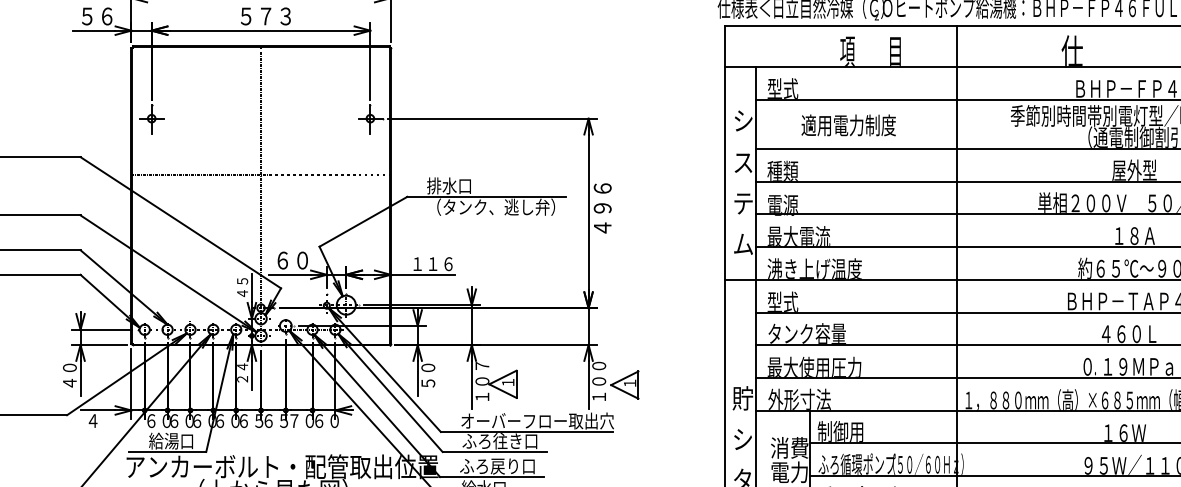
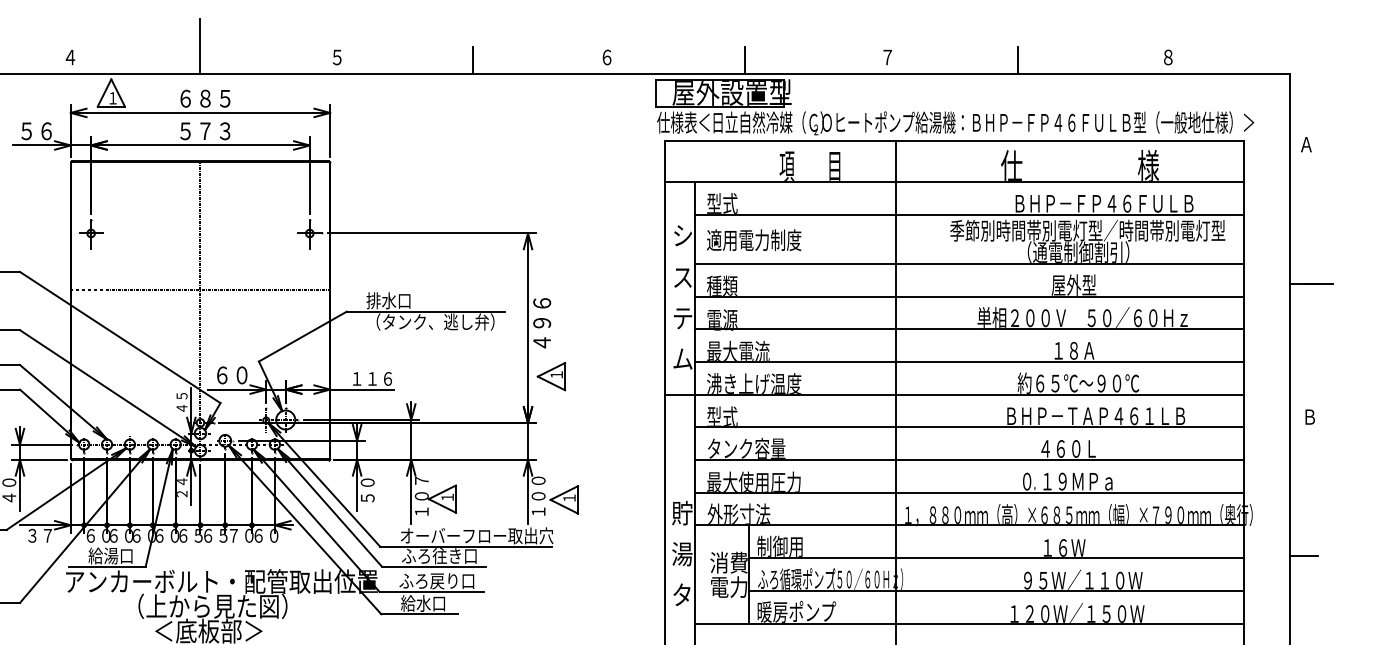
text: (849, 125) -> (754, 240), moved
part: (612, 261) -> (551, 376), added
text: (100, 420) -> (39, 535), ４ -> ３７
text: (743, 439) -> (682, 554), シ -> 湯

